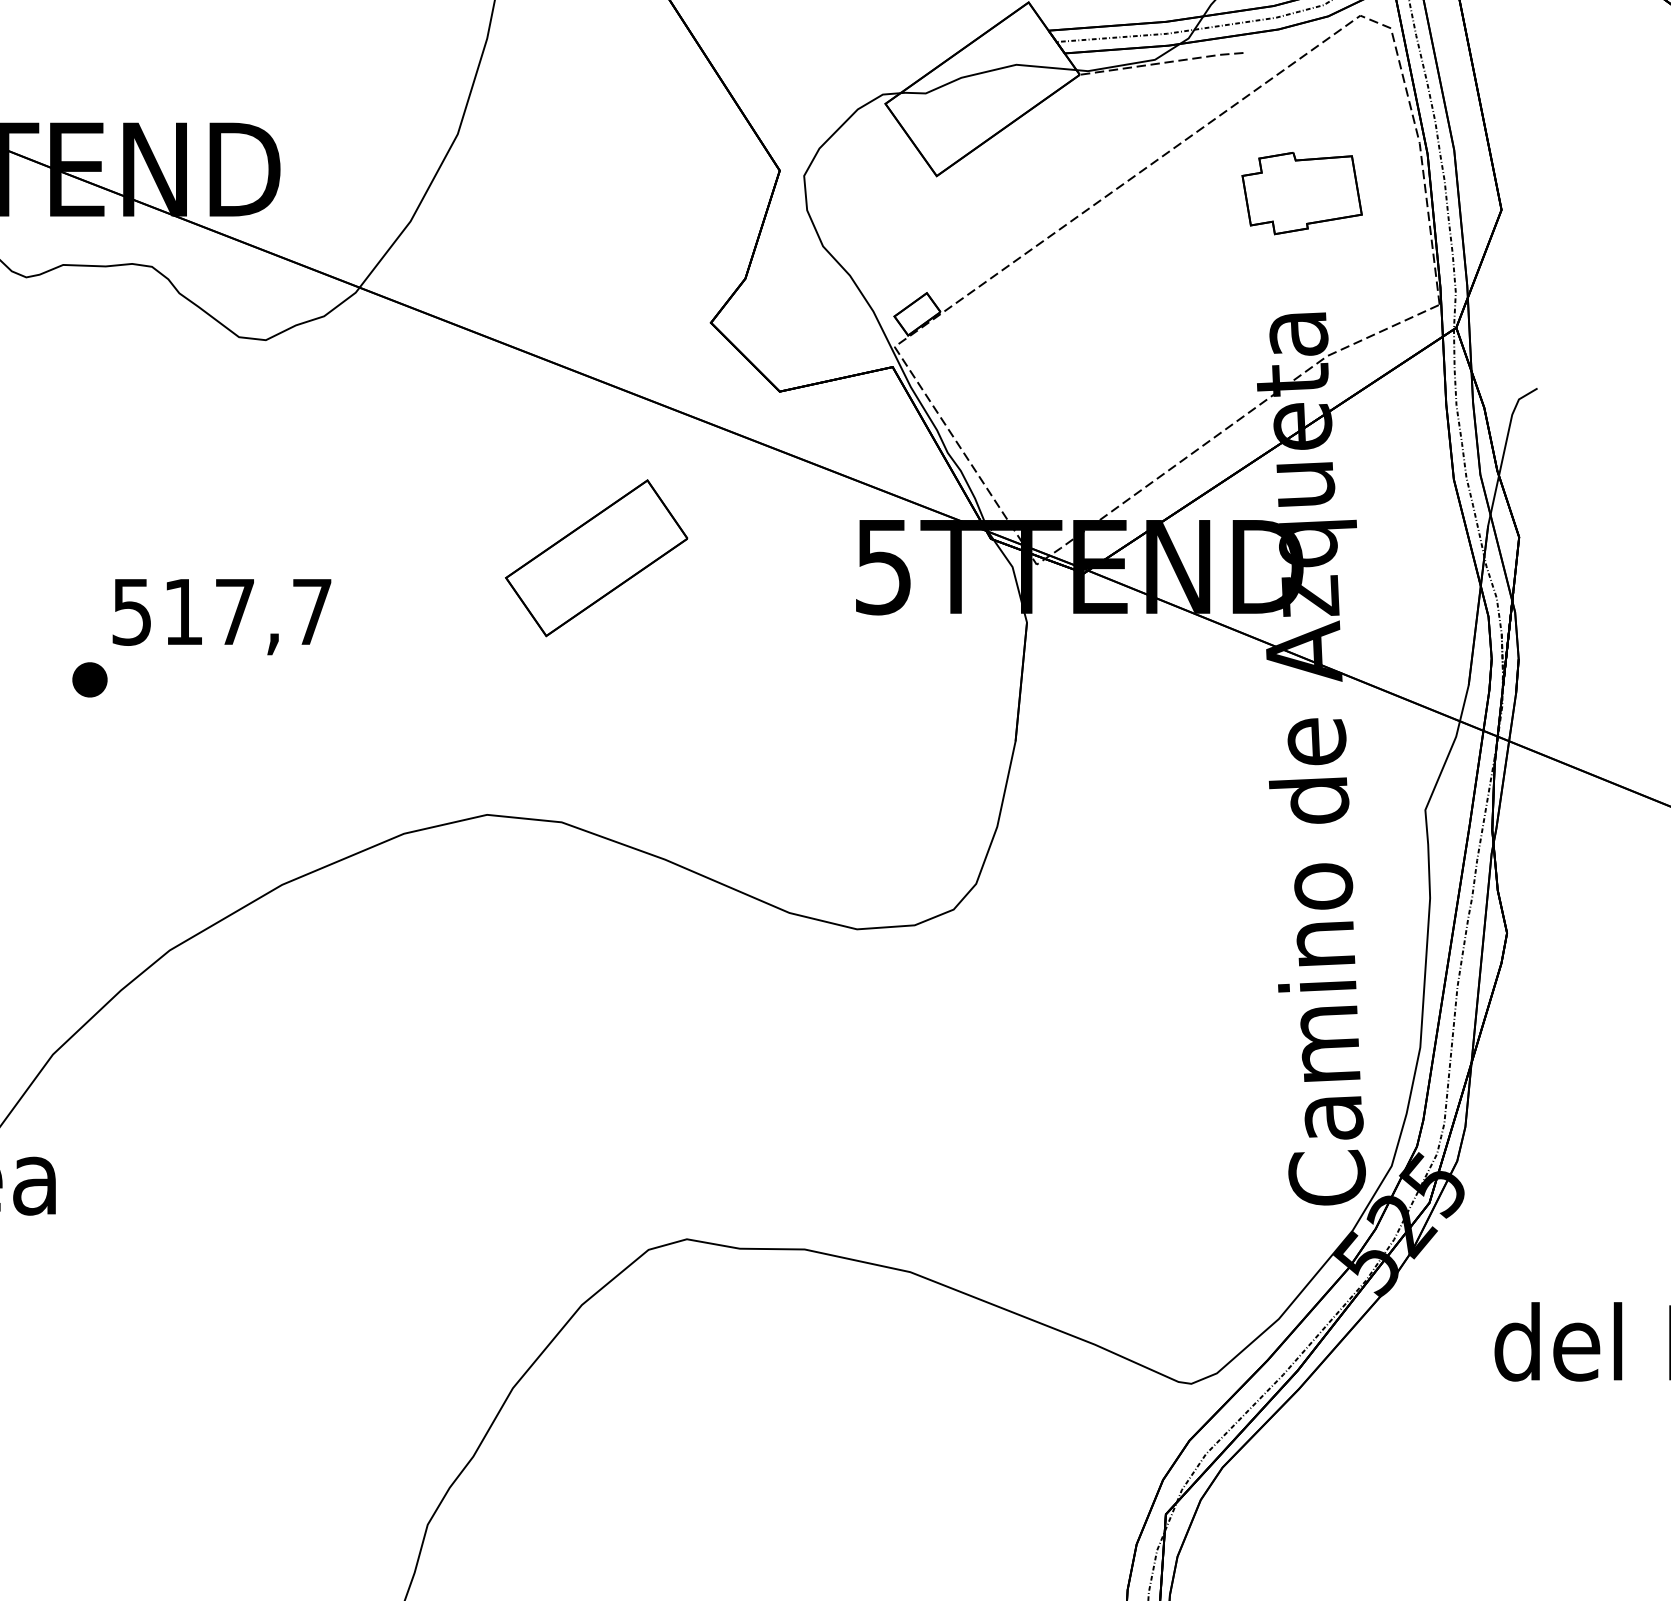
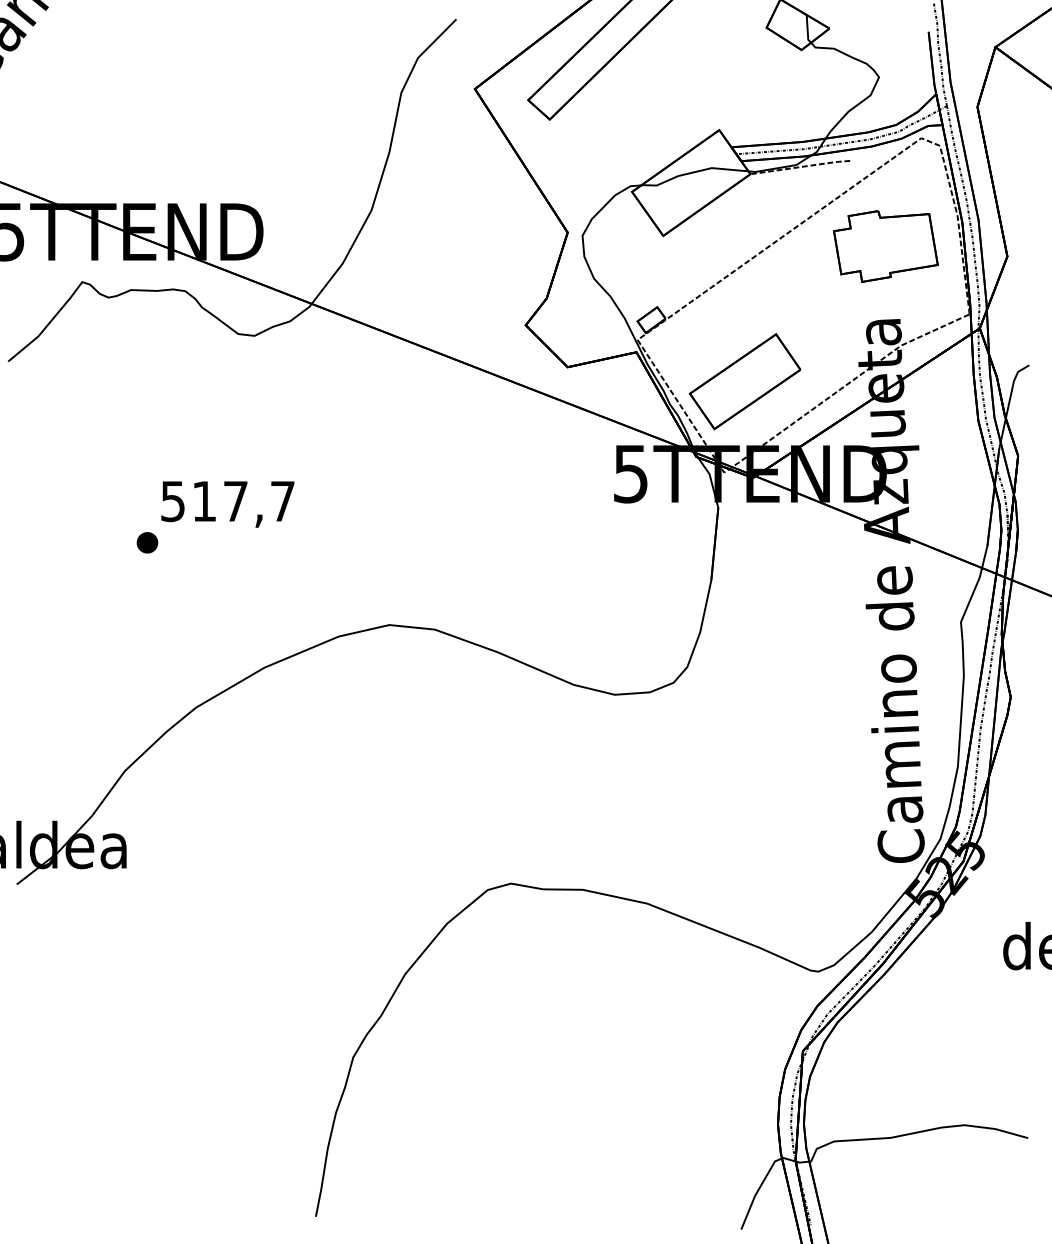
part: (1301, 193) -> (885, 246), size x1.43
part: (595, 557) -> (744, 381), moved

